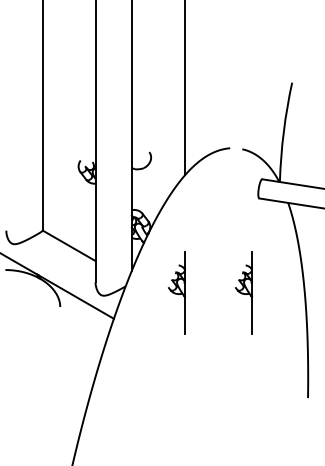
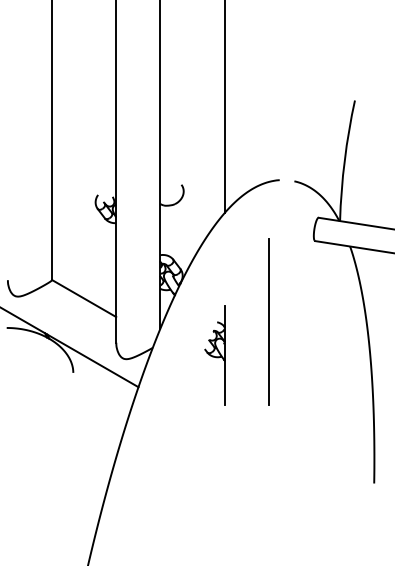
line: (220, 264) -> (267, 321), added
part: (243, 292) -> (295, 355), removed

